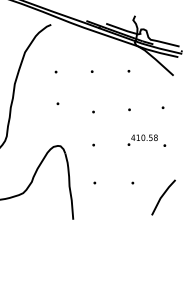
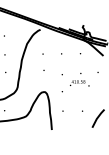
text: (146, 140) -> (79, 83), moved

